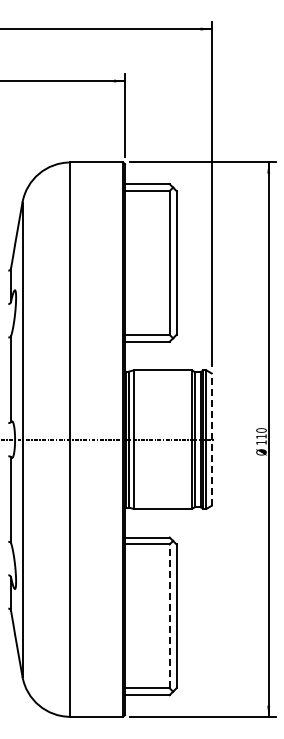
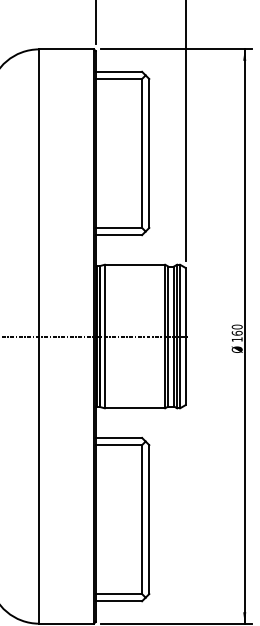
text: (261, 436) -> (237, 333), 110 -> 160
line: (211, 439) -> (185, 336), dashed -> solid
line: (169, 616) -> (141, 519), dashed -> solid

